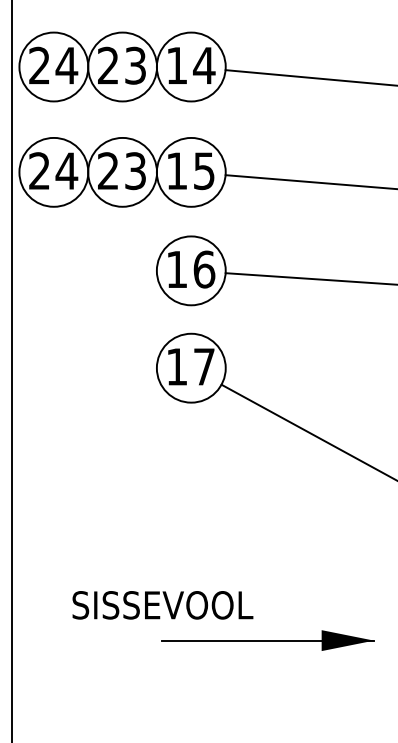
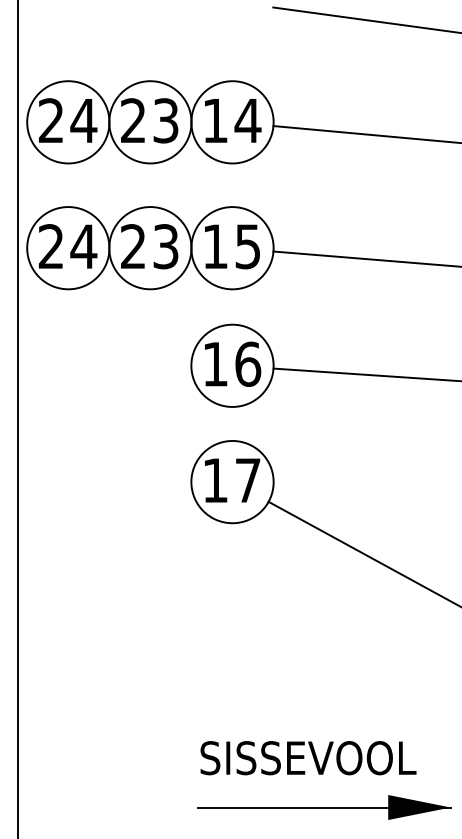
text: (162, 605) -> (307, 758), moved

